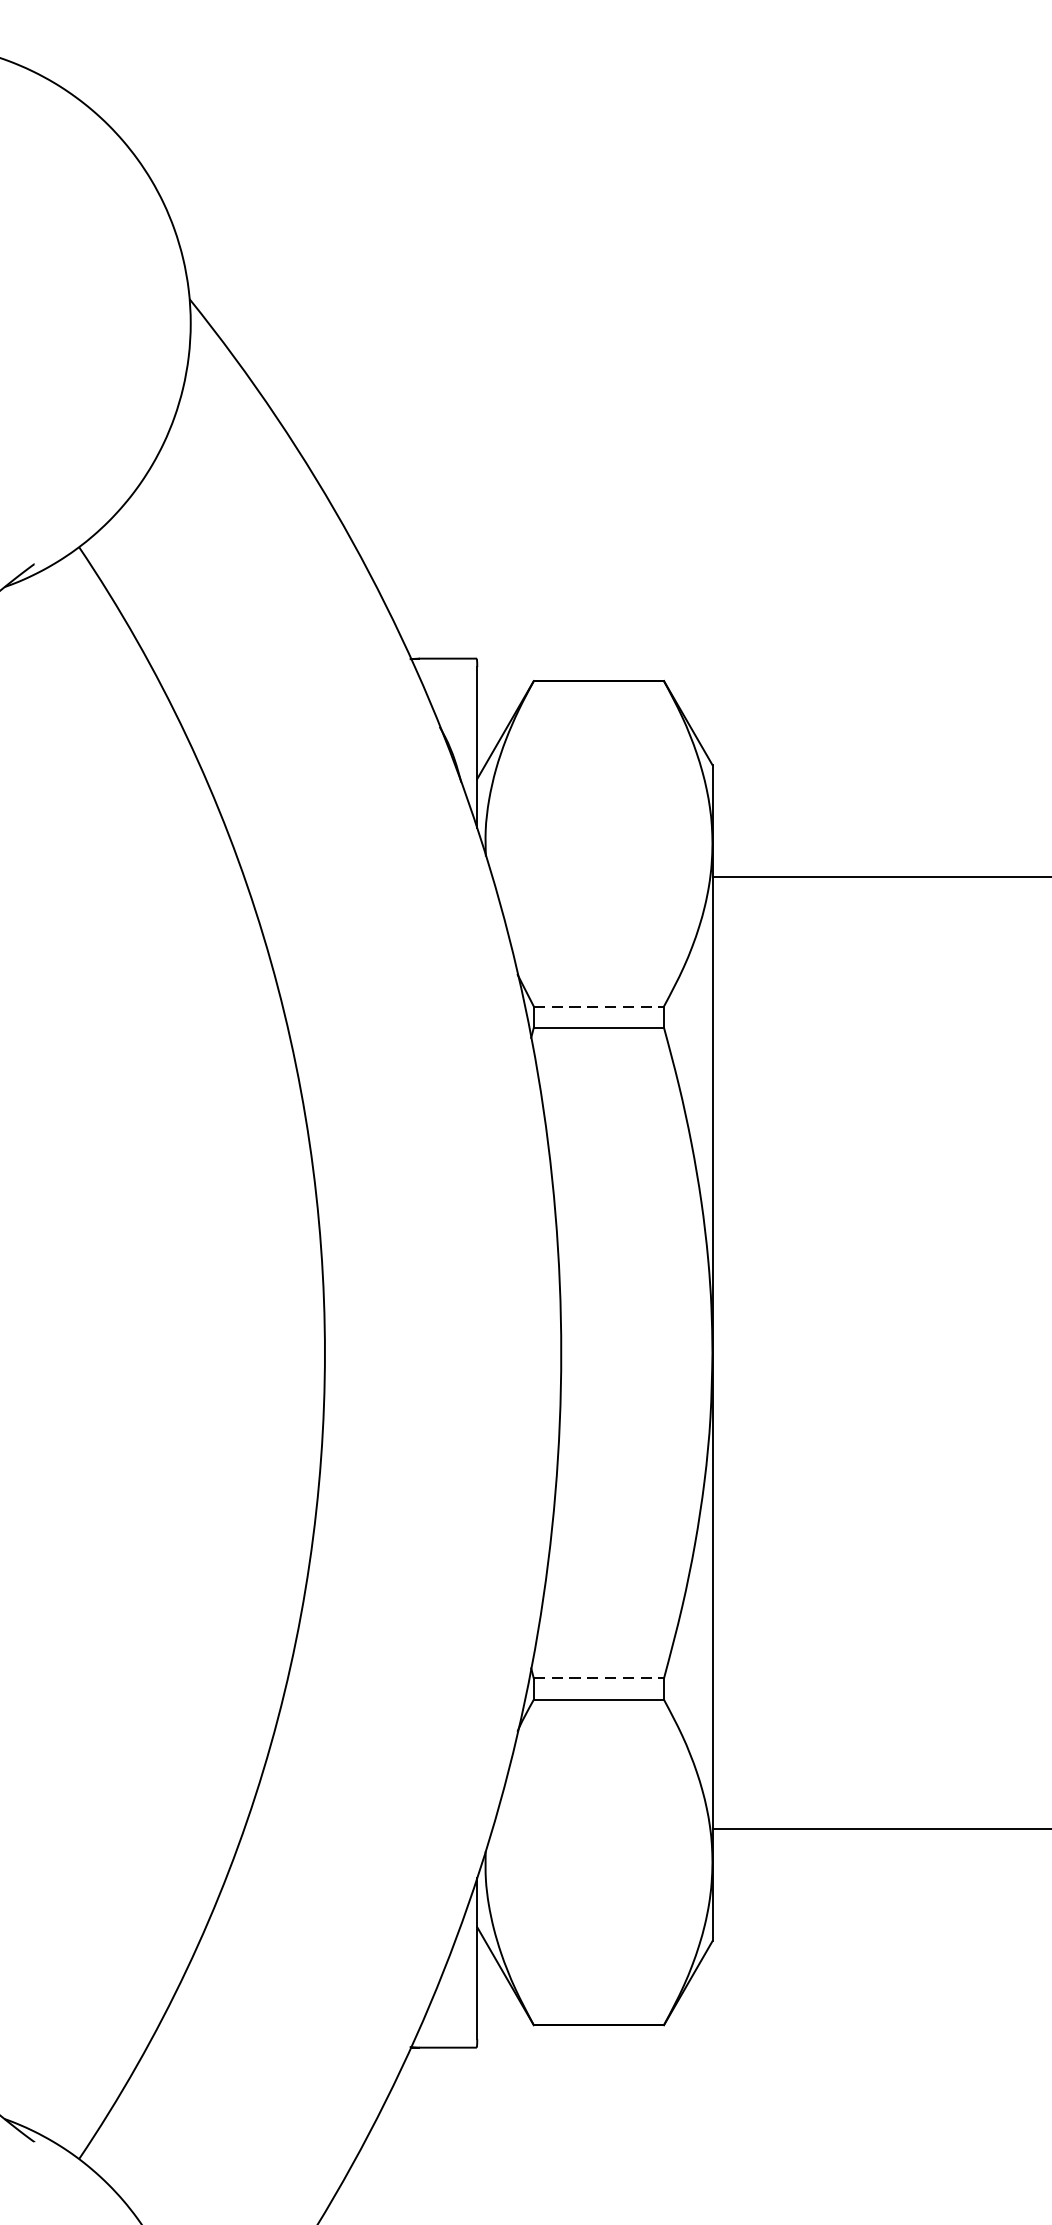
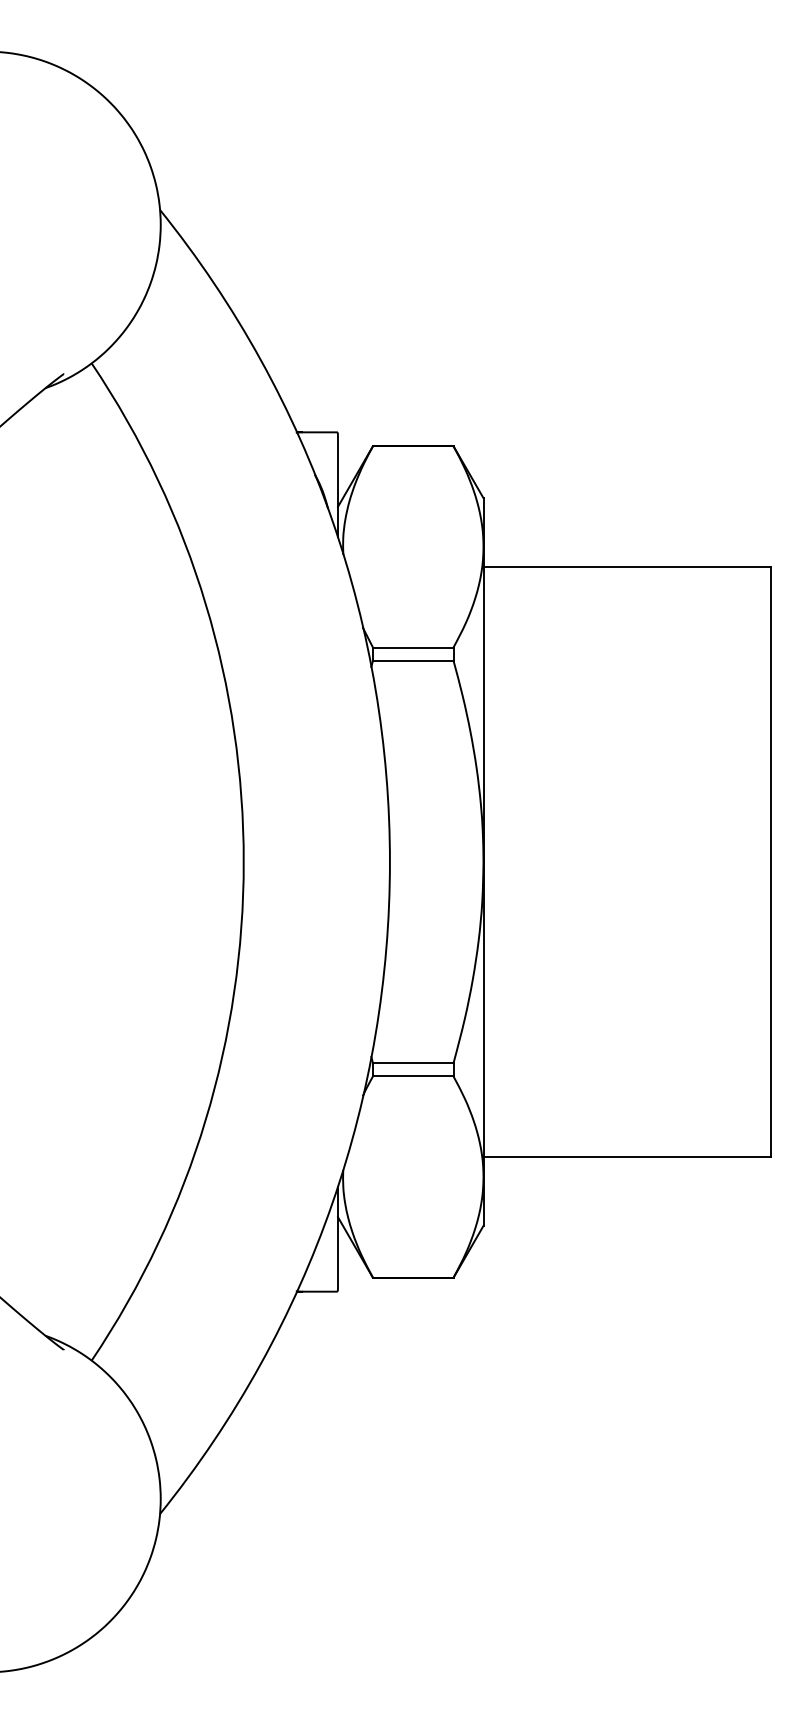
line: (599, 1006) -> (413, 647), dashed -> solid
line: (599, 1678) -> (413, 1063), dashed -> solid

